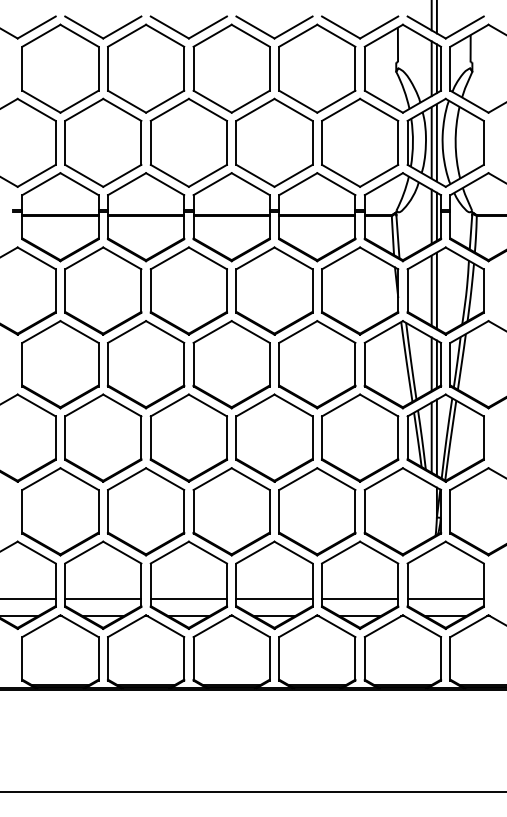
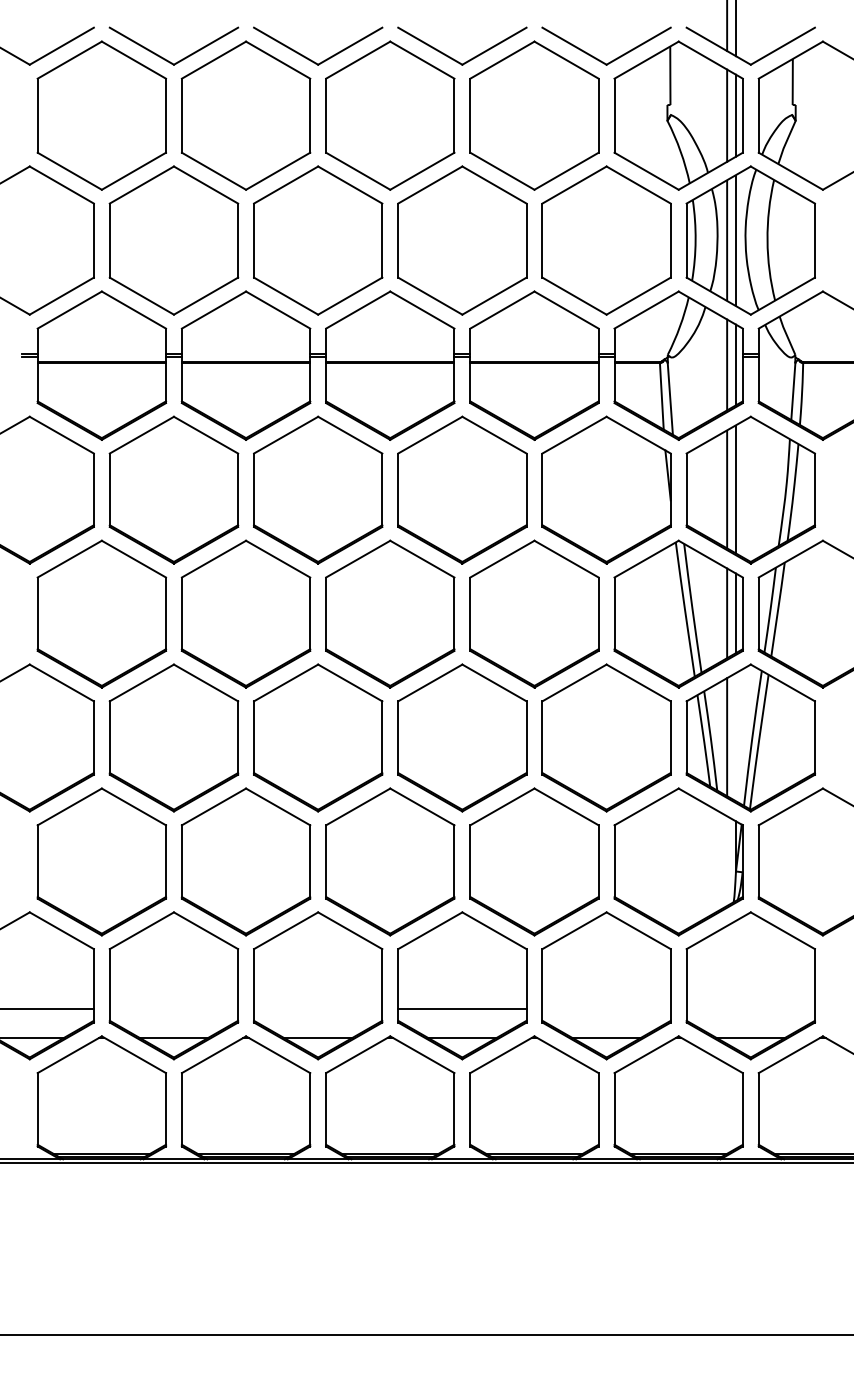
line: (436, 437) -> (735, 736), removed
line: (103, 598) -> (174, 1008), removed
line: (188, 598) -> (317, 1008), removed
line: (360, 598) -> (607, 1008), removed
line: (445, 598) -> (750, 1008), removed

